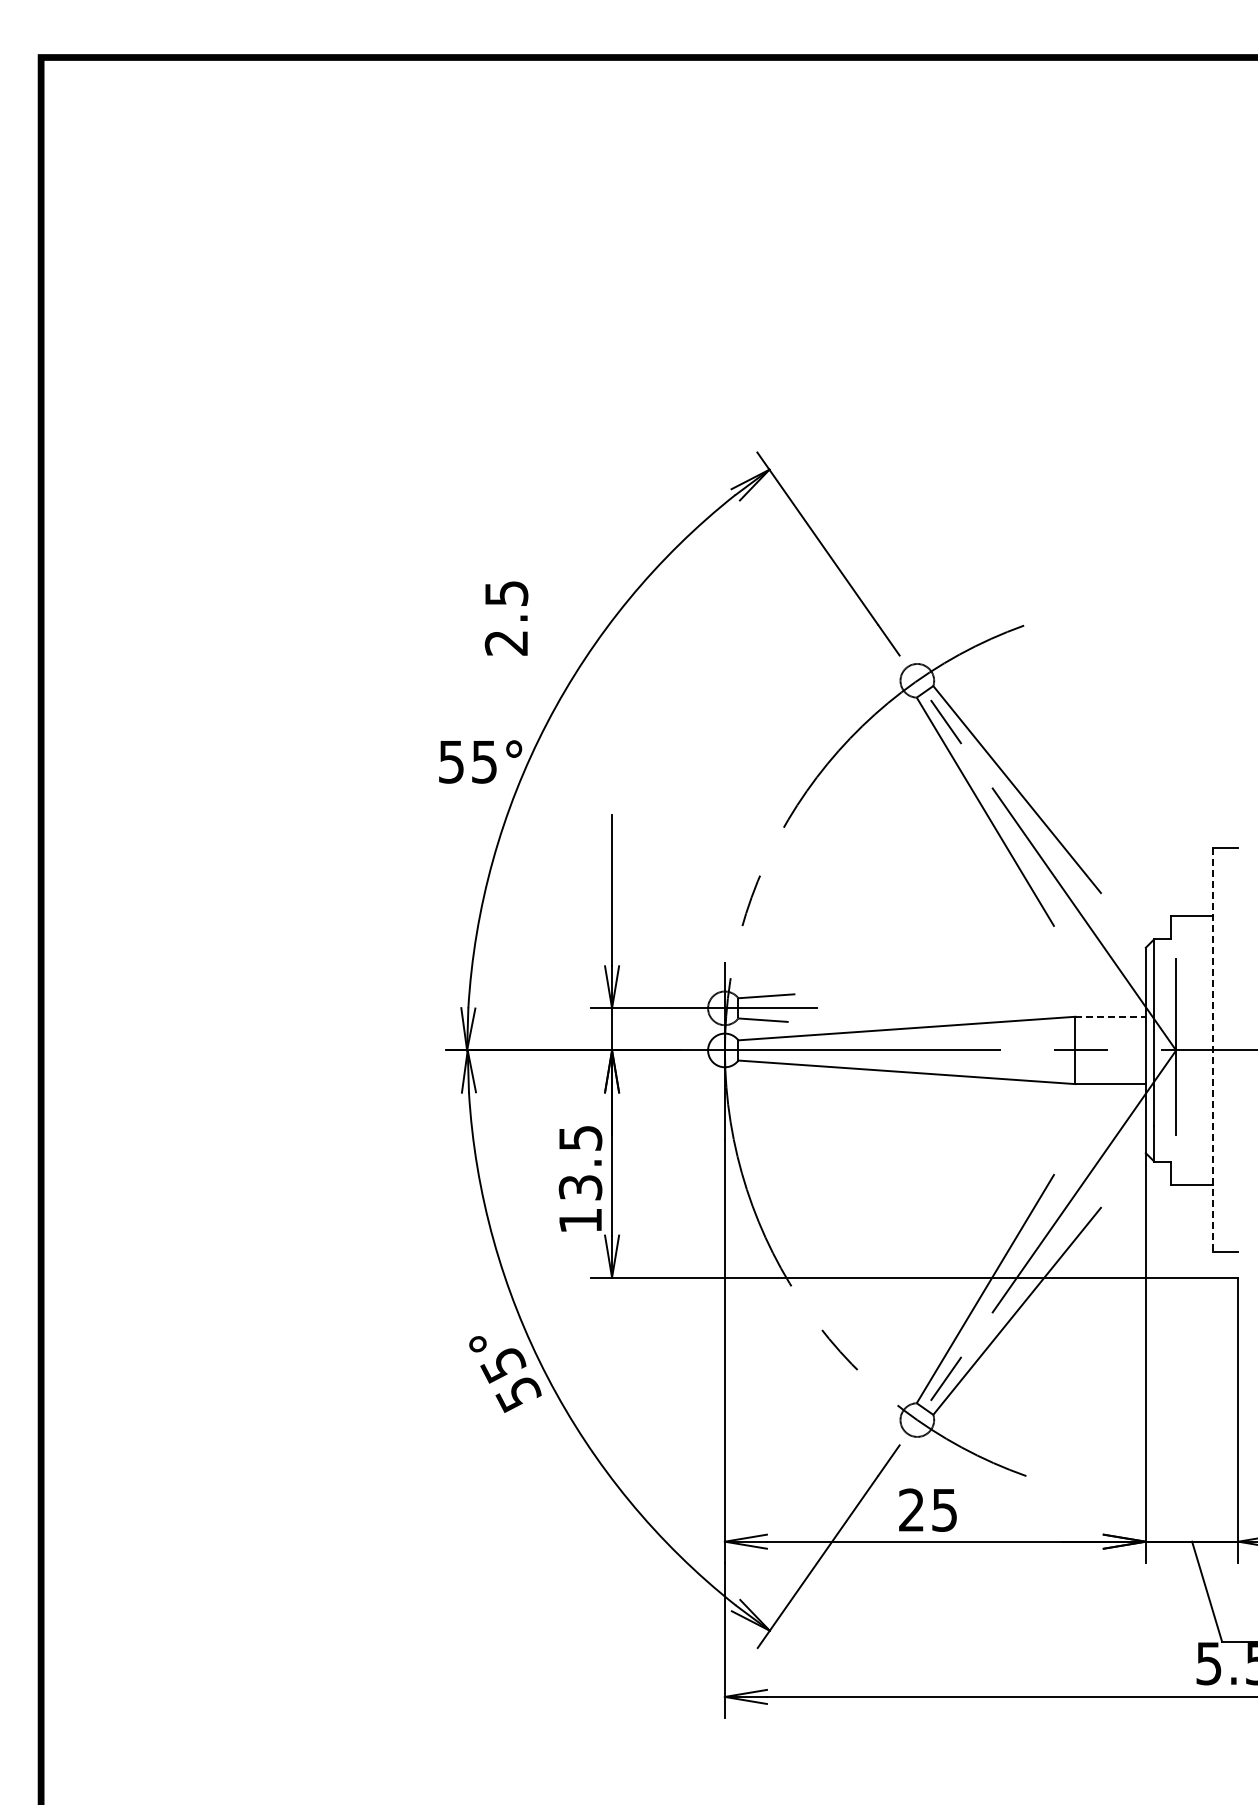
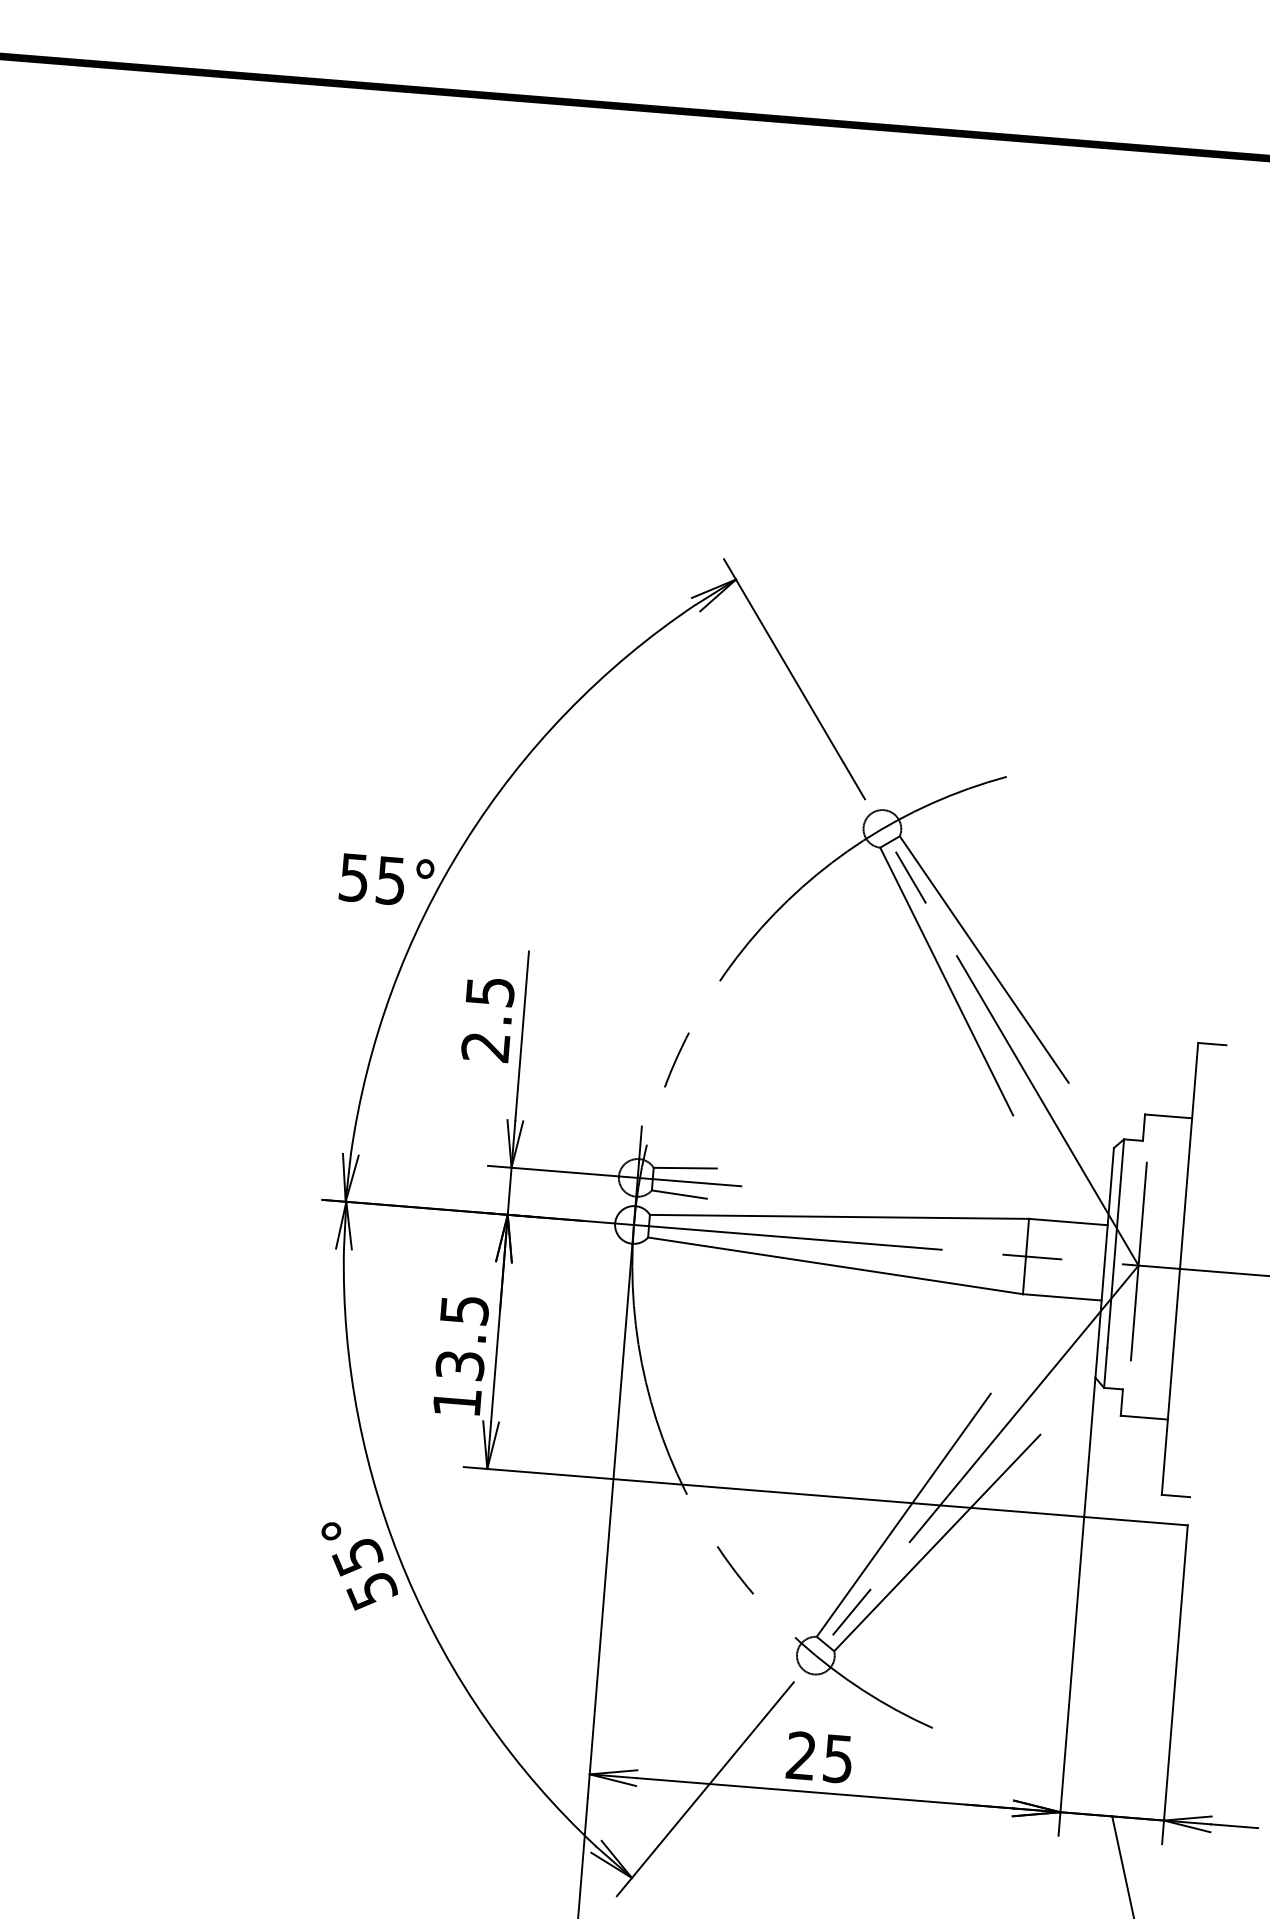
text: (506, 618) -> (487, 1019), moved
line: (1111, 1016) -> (1069, 1221), dashed -> solid
line: (1213, 1050) -> (1180, 1269), dashed -> solid

